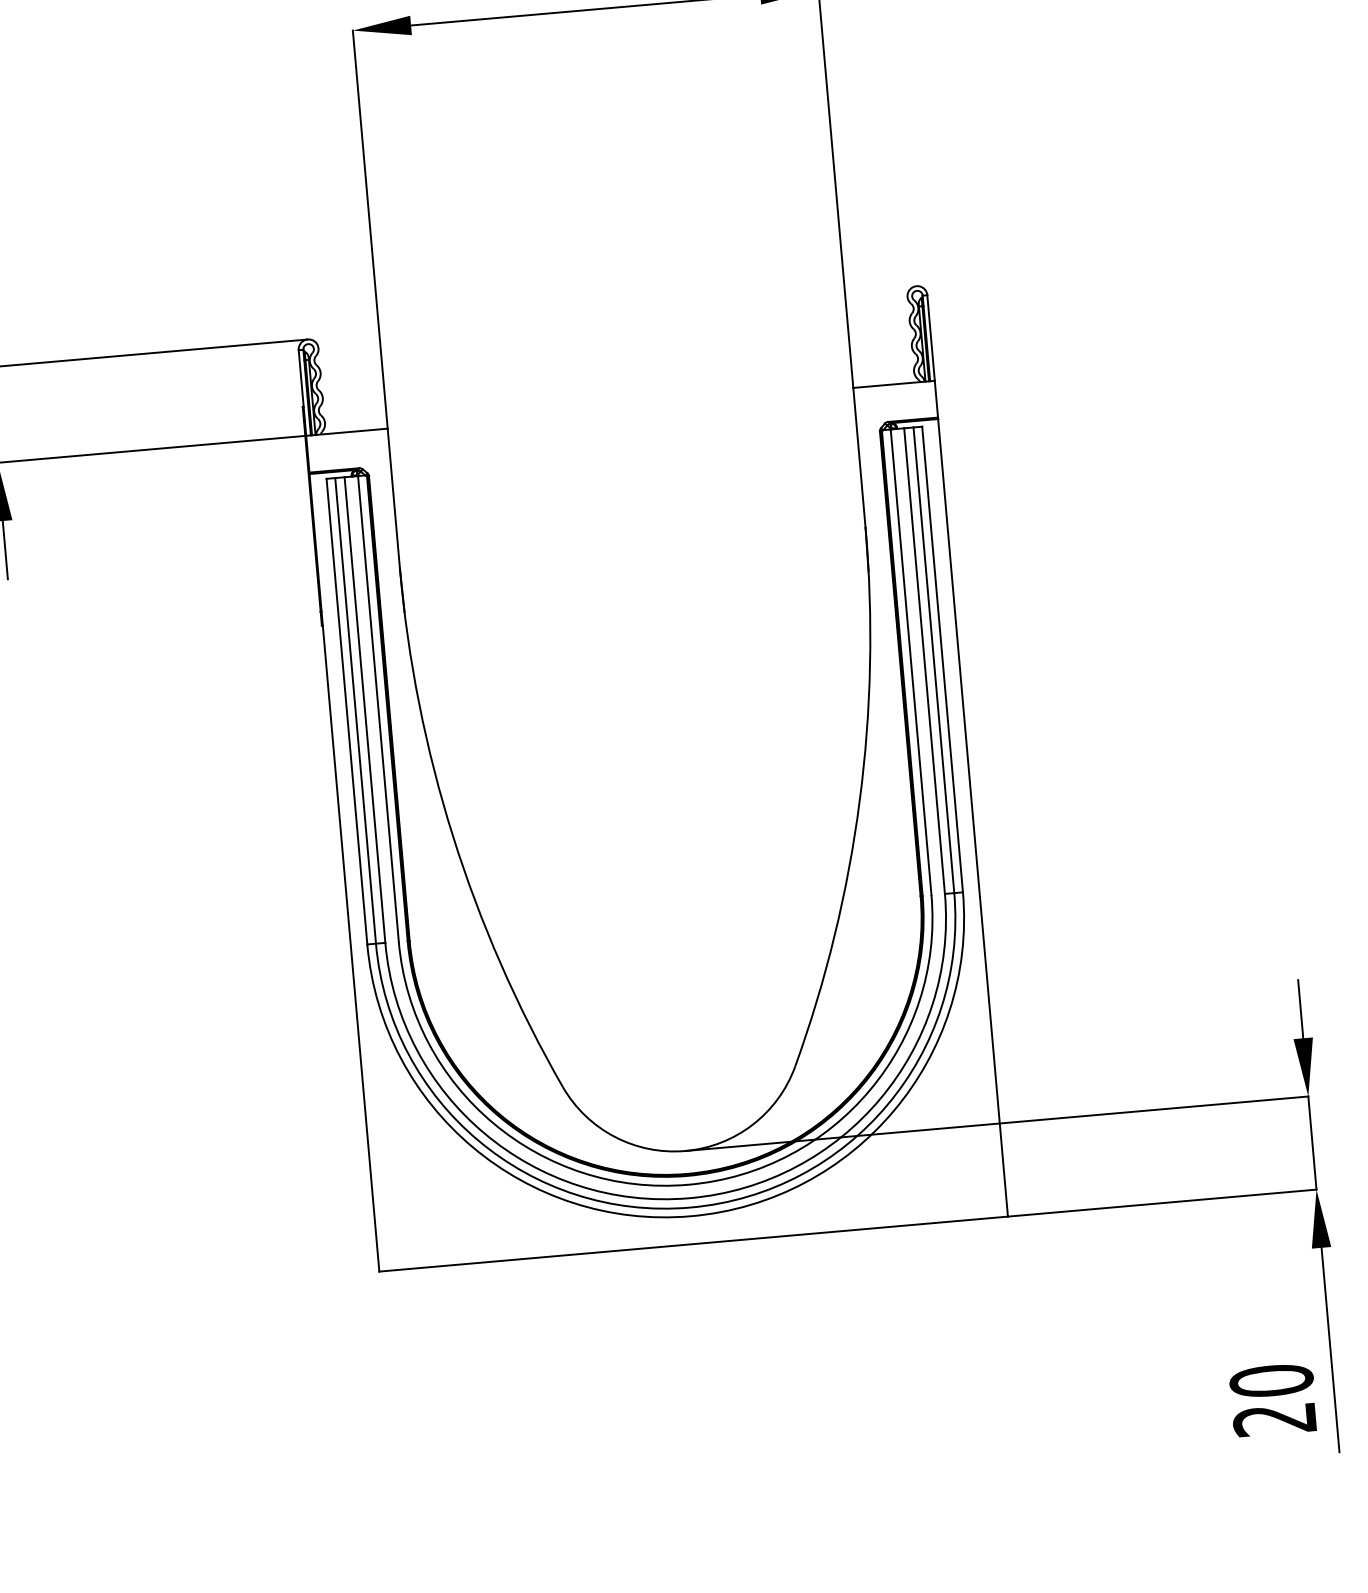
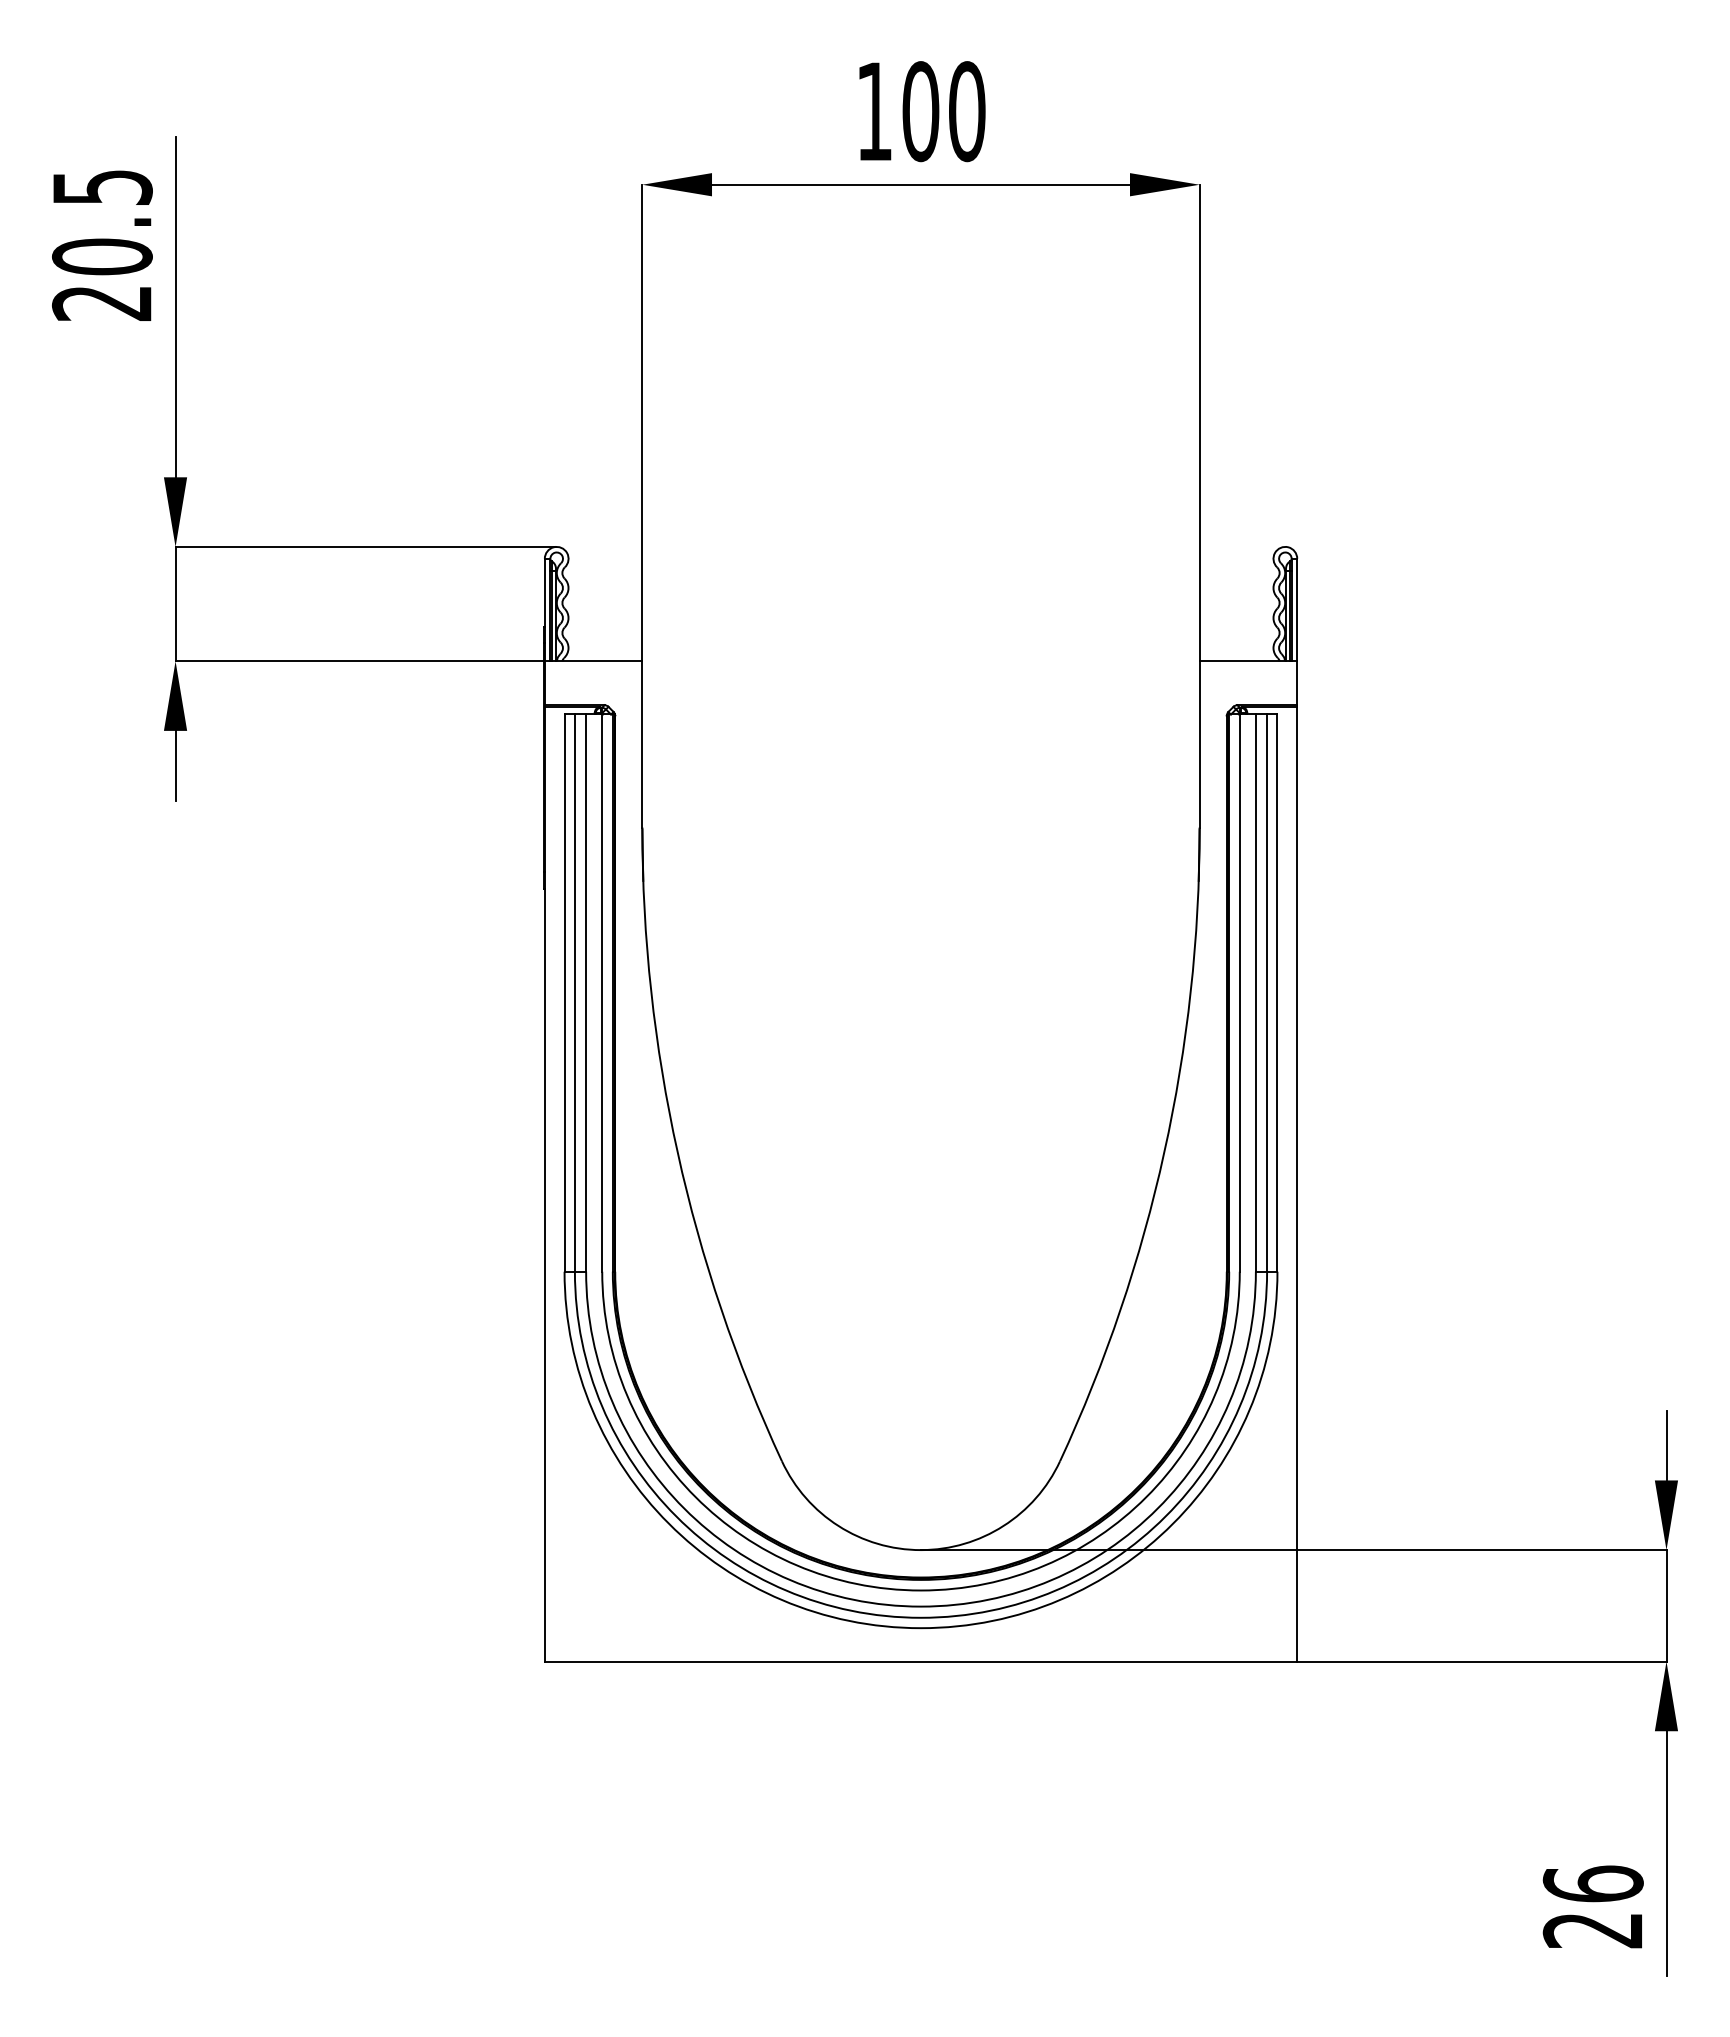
text: (1270, 1380) -> (1592, 1883), 20 -> 26

